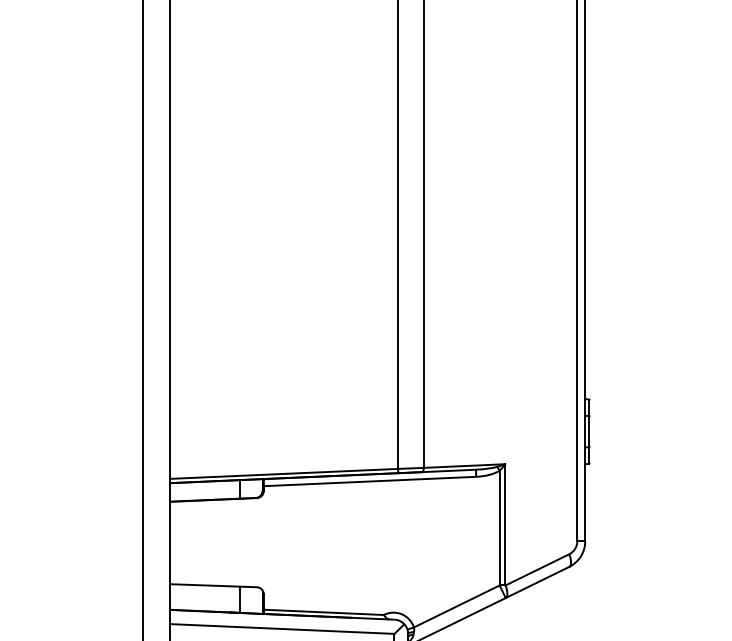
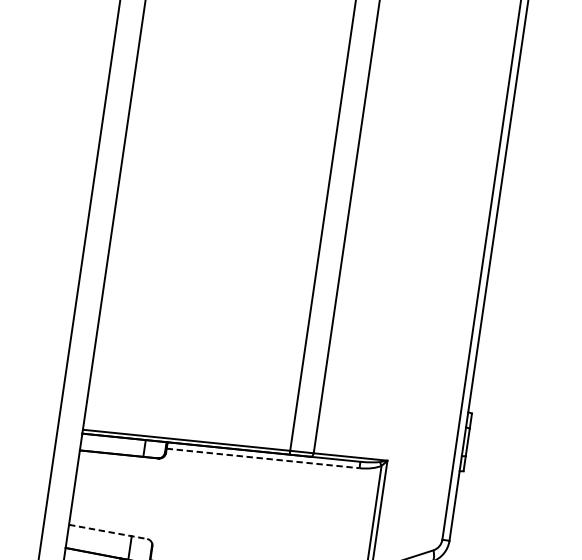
line: (370, 481) -> (263, 458), solid -> dashed
line: (213, 585) -> (108, 531), solid -> dashed

